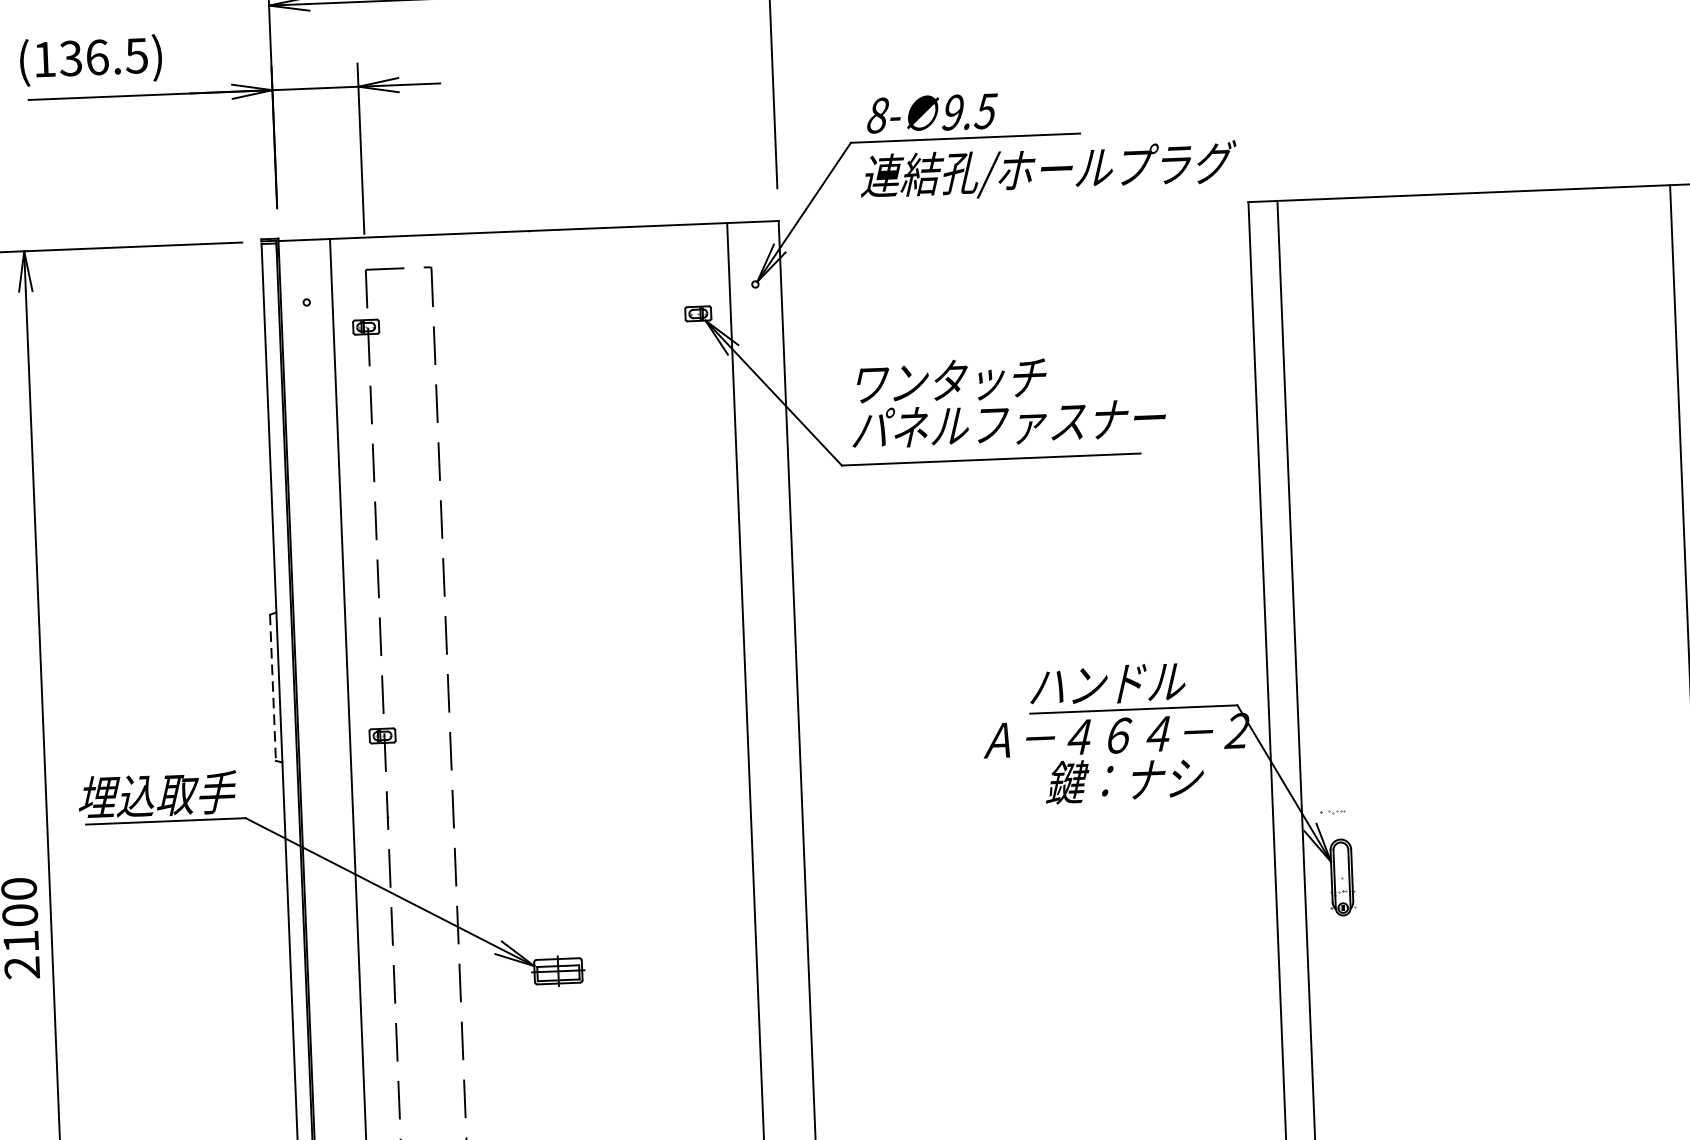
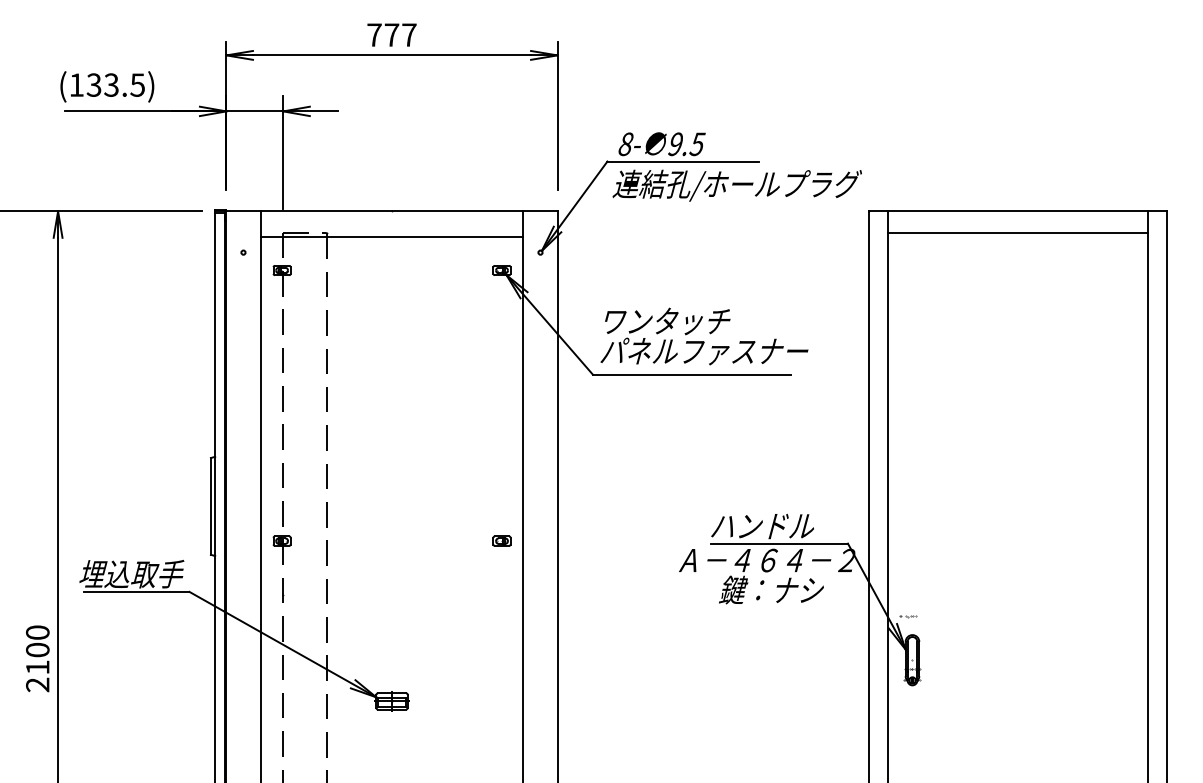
text: (97, 56) -> (111, 84), (136.5) -> (133.5)
line: (1474, 225) -> (1017, 232), added
line: (529, 269) -> (391, 236), added
line: (272, 687) -> (210, 506), dashed -> solid
part: (713, 721) -> (501, 540), added

